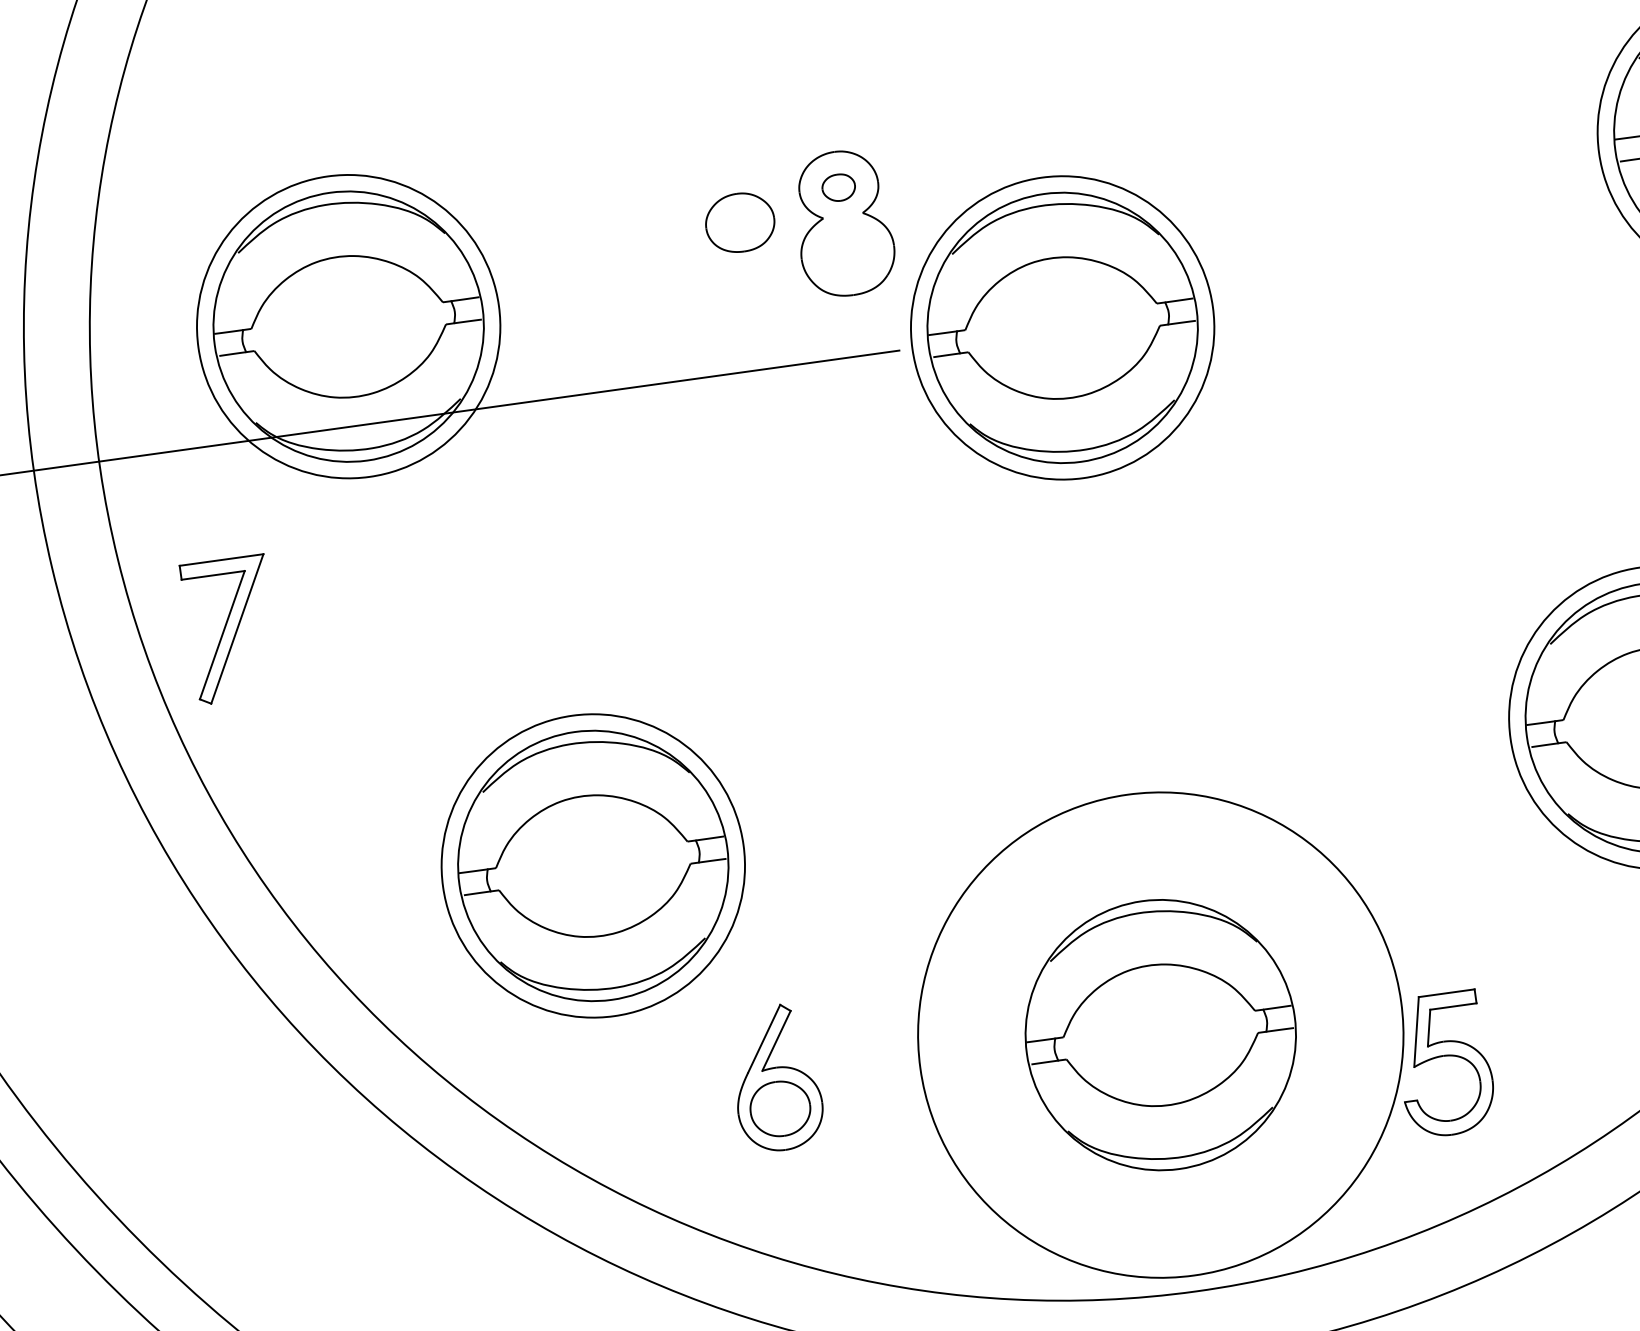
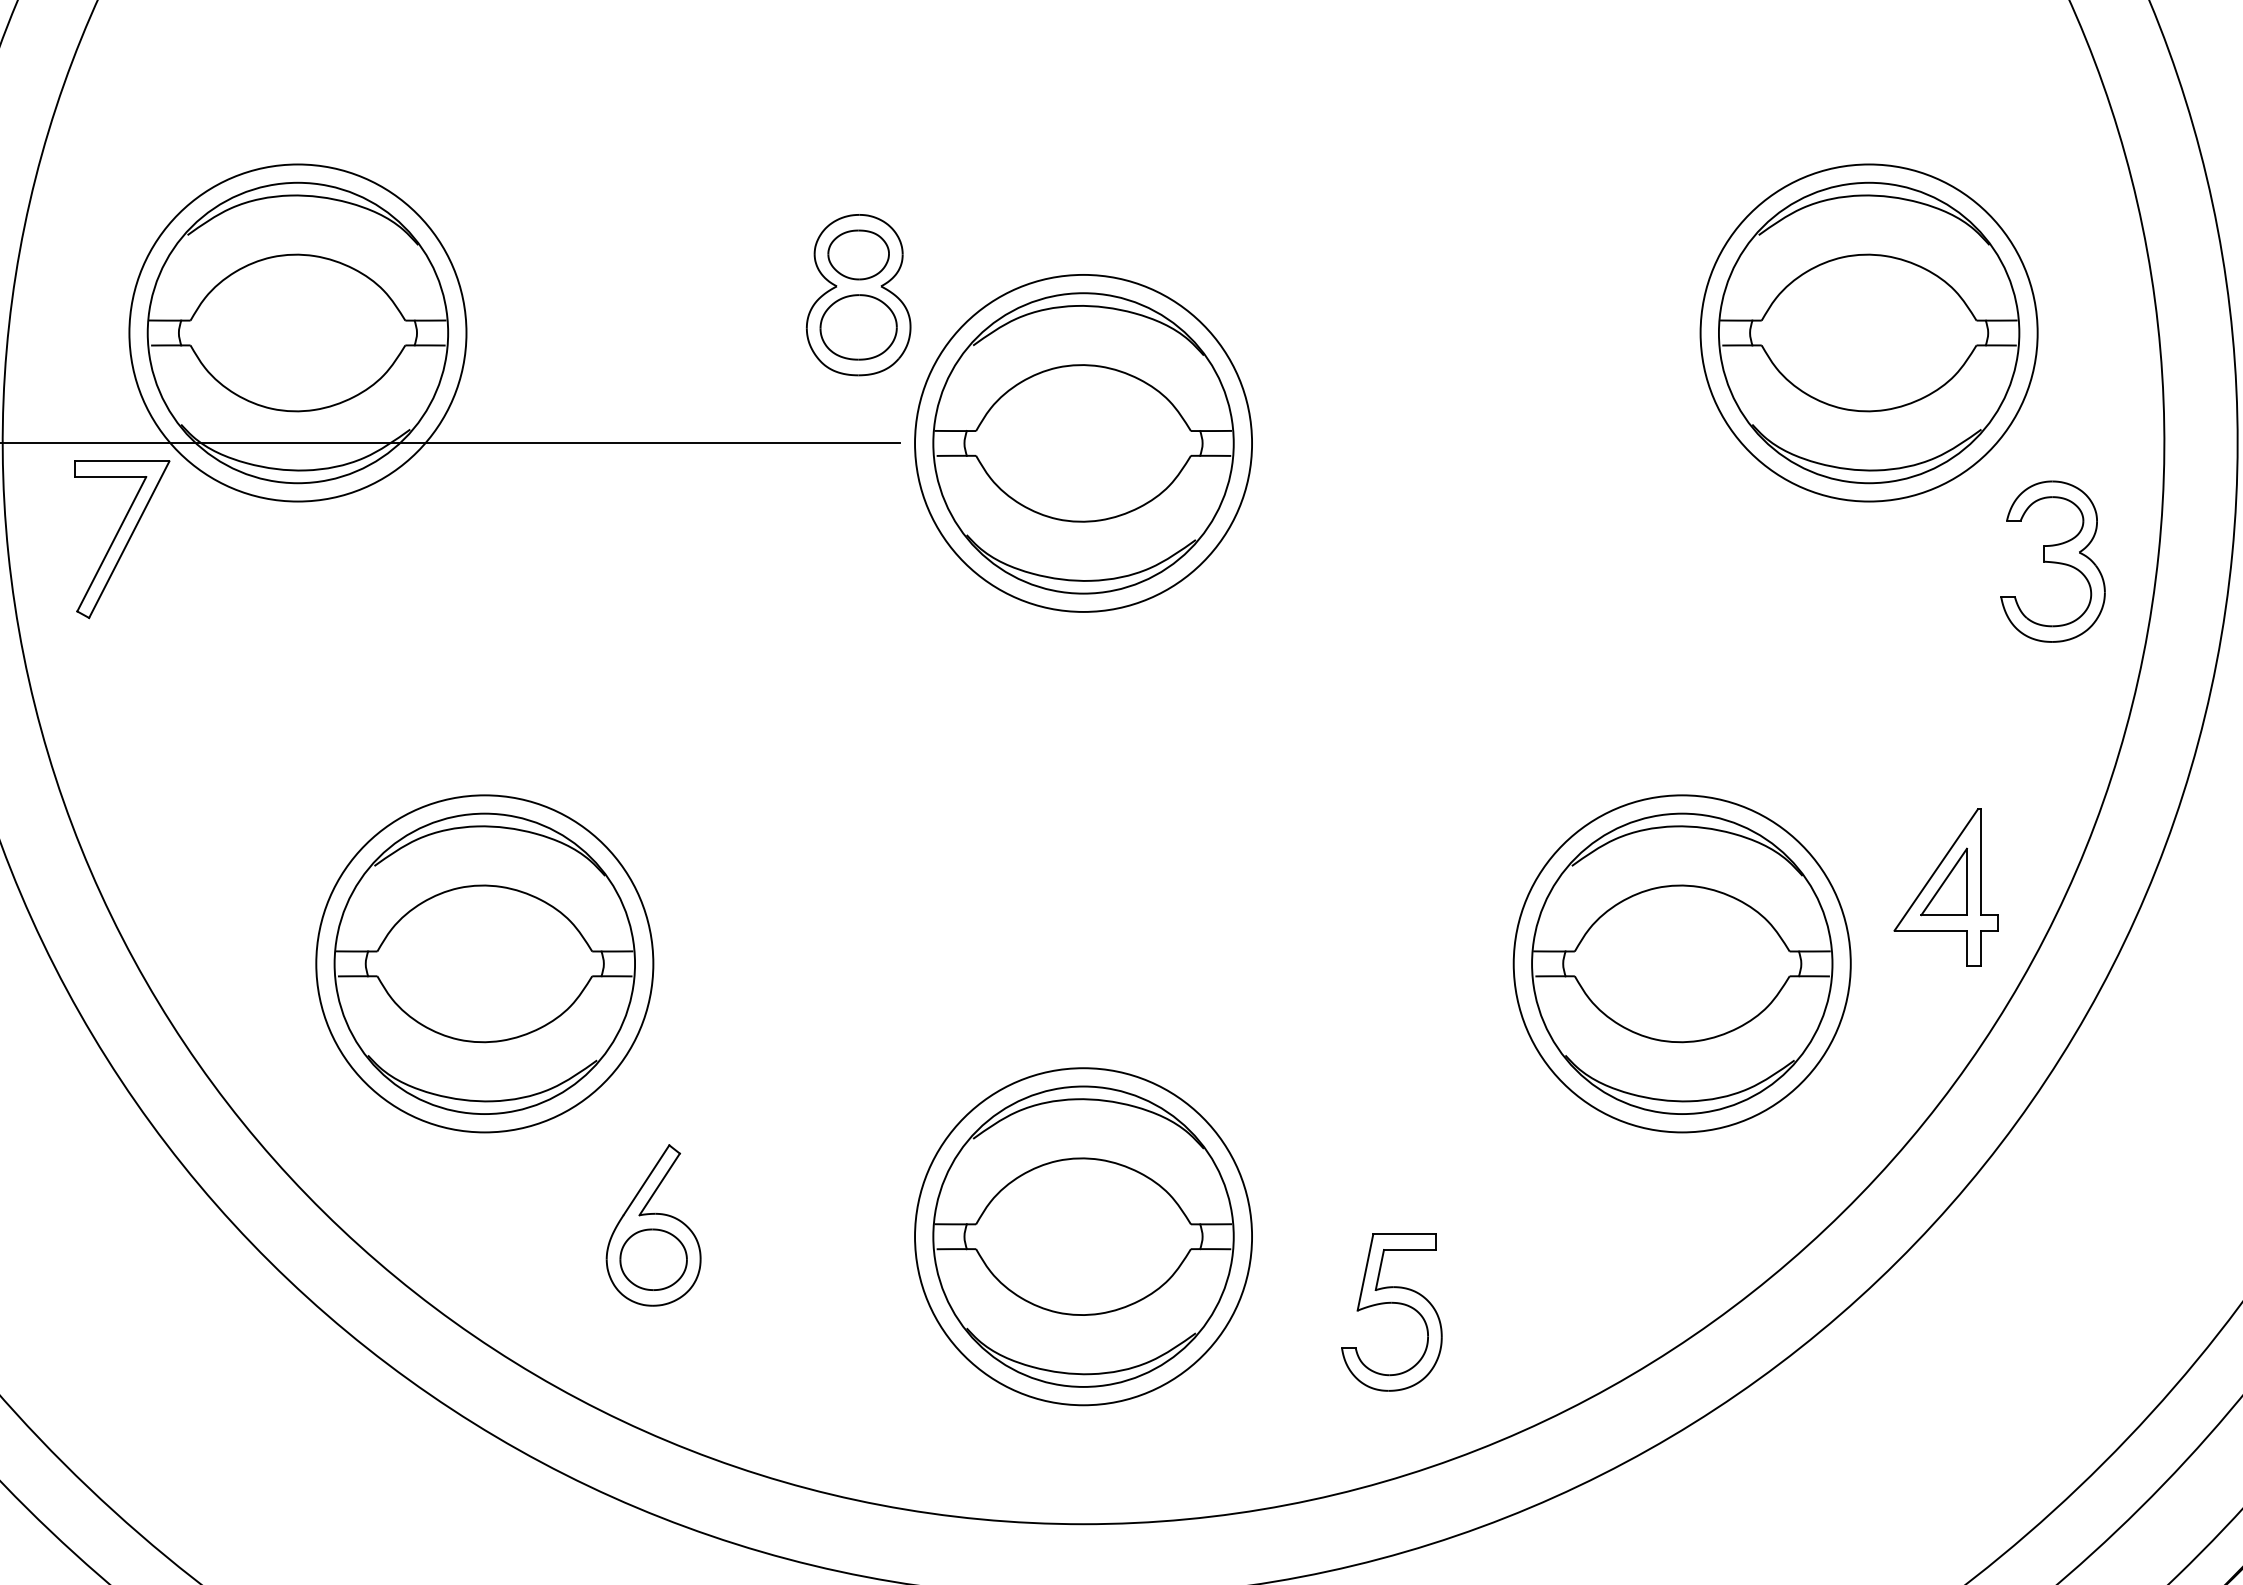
part: (838, 187) -> (858, 254), size x1.67
part: (740, 222) -> (858, 327), moved
part: (231, 629) -> (122, 539), moved
circle: (1160, 1034) -> (1083, 1236), size x0.62

